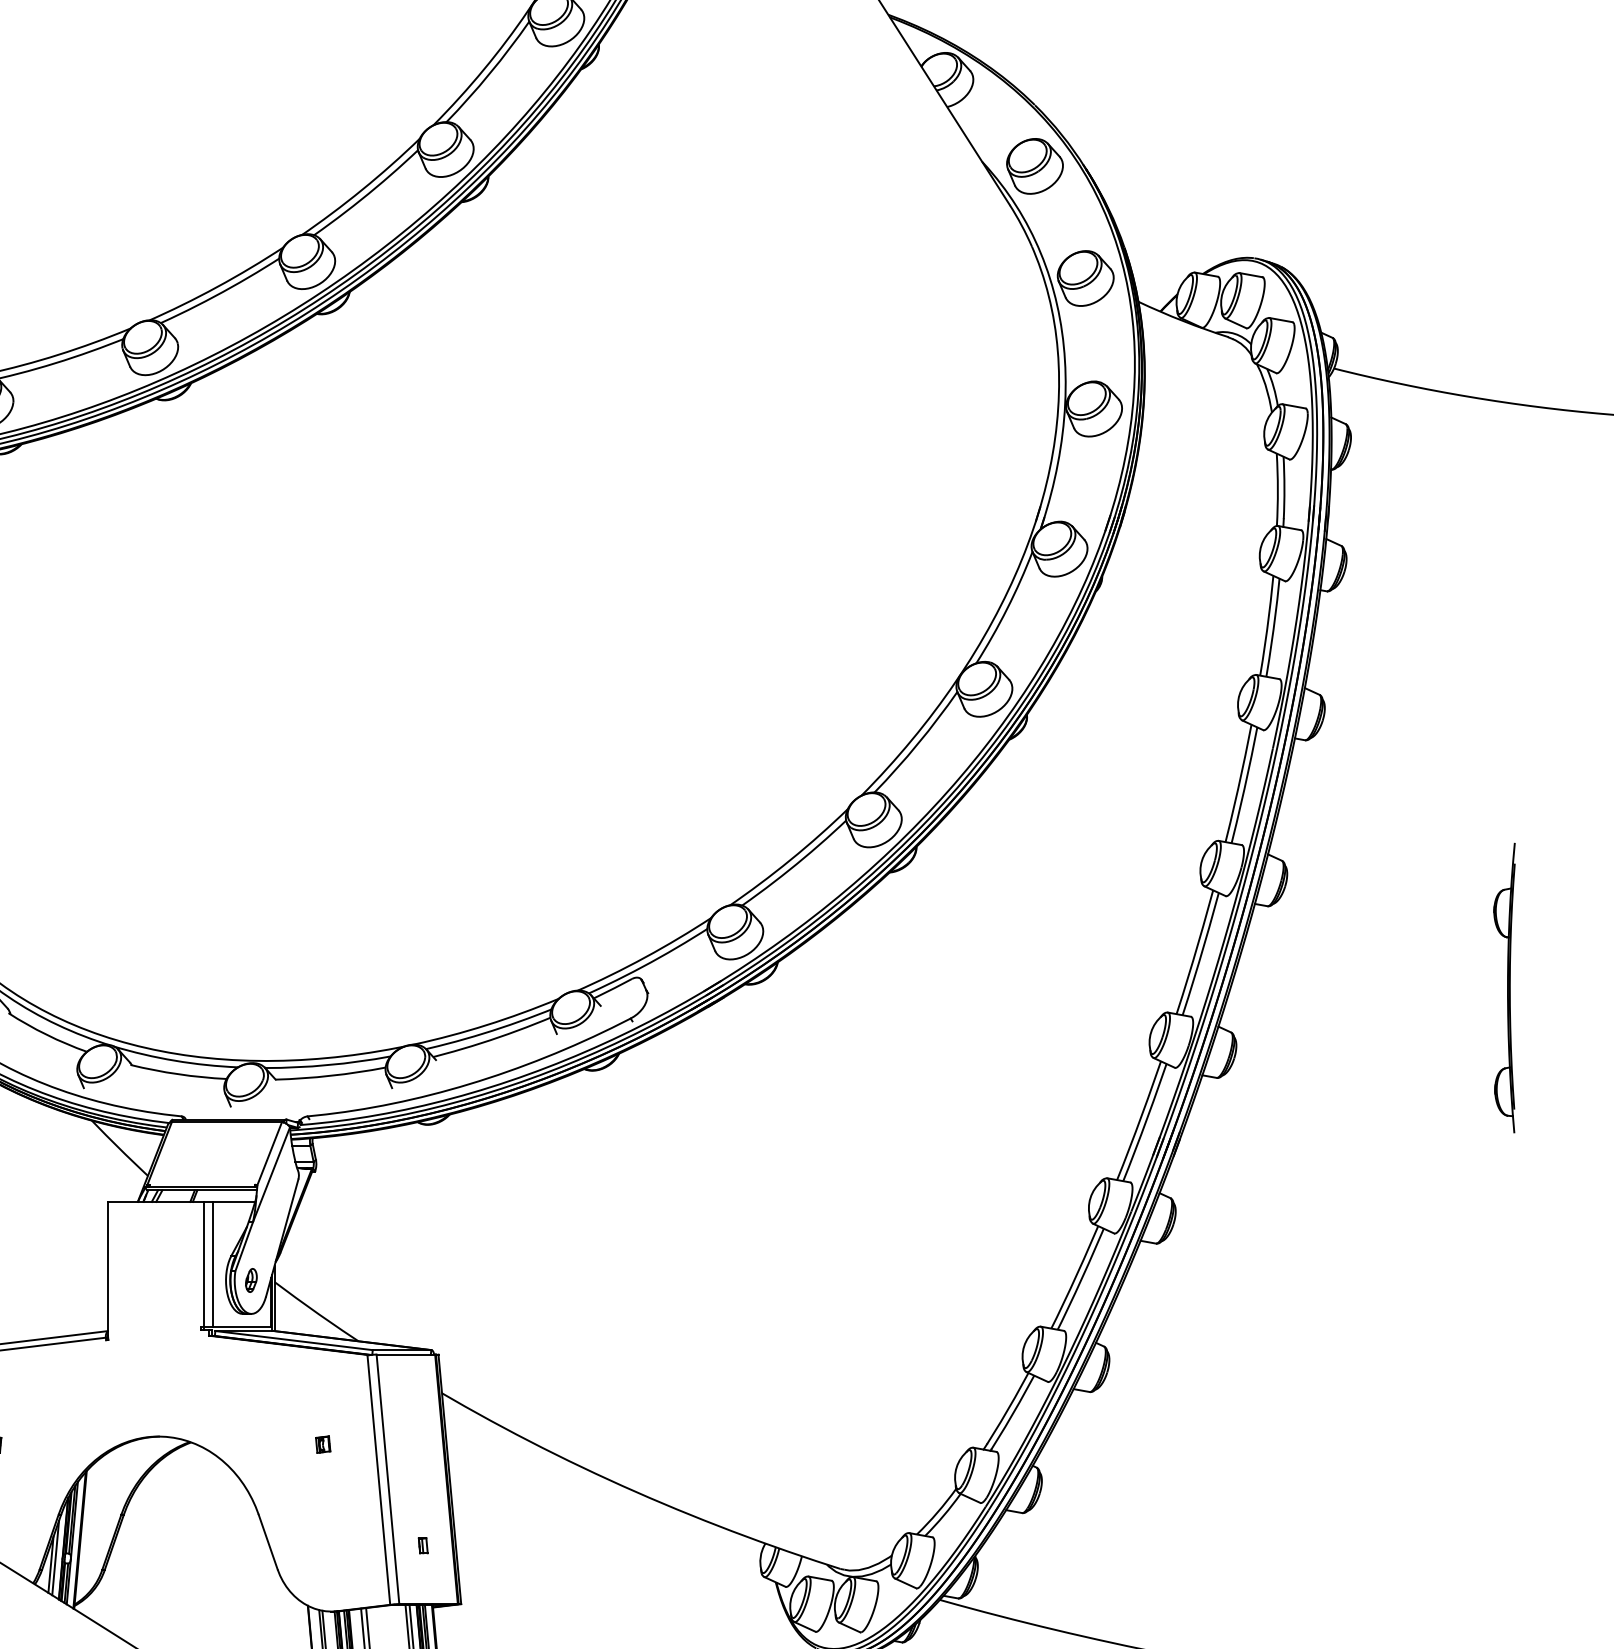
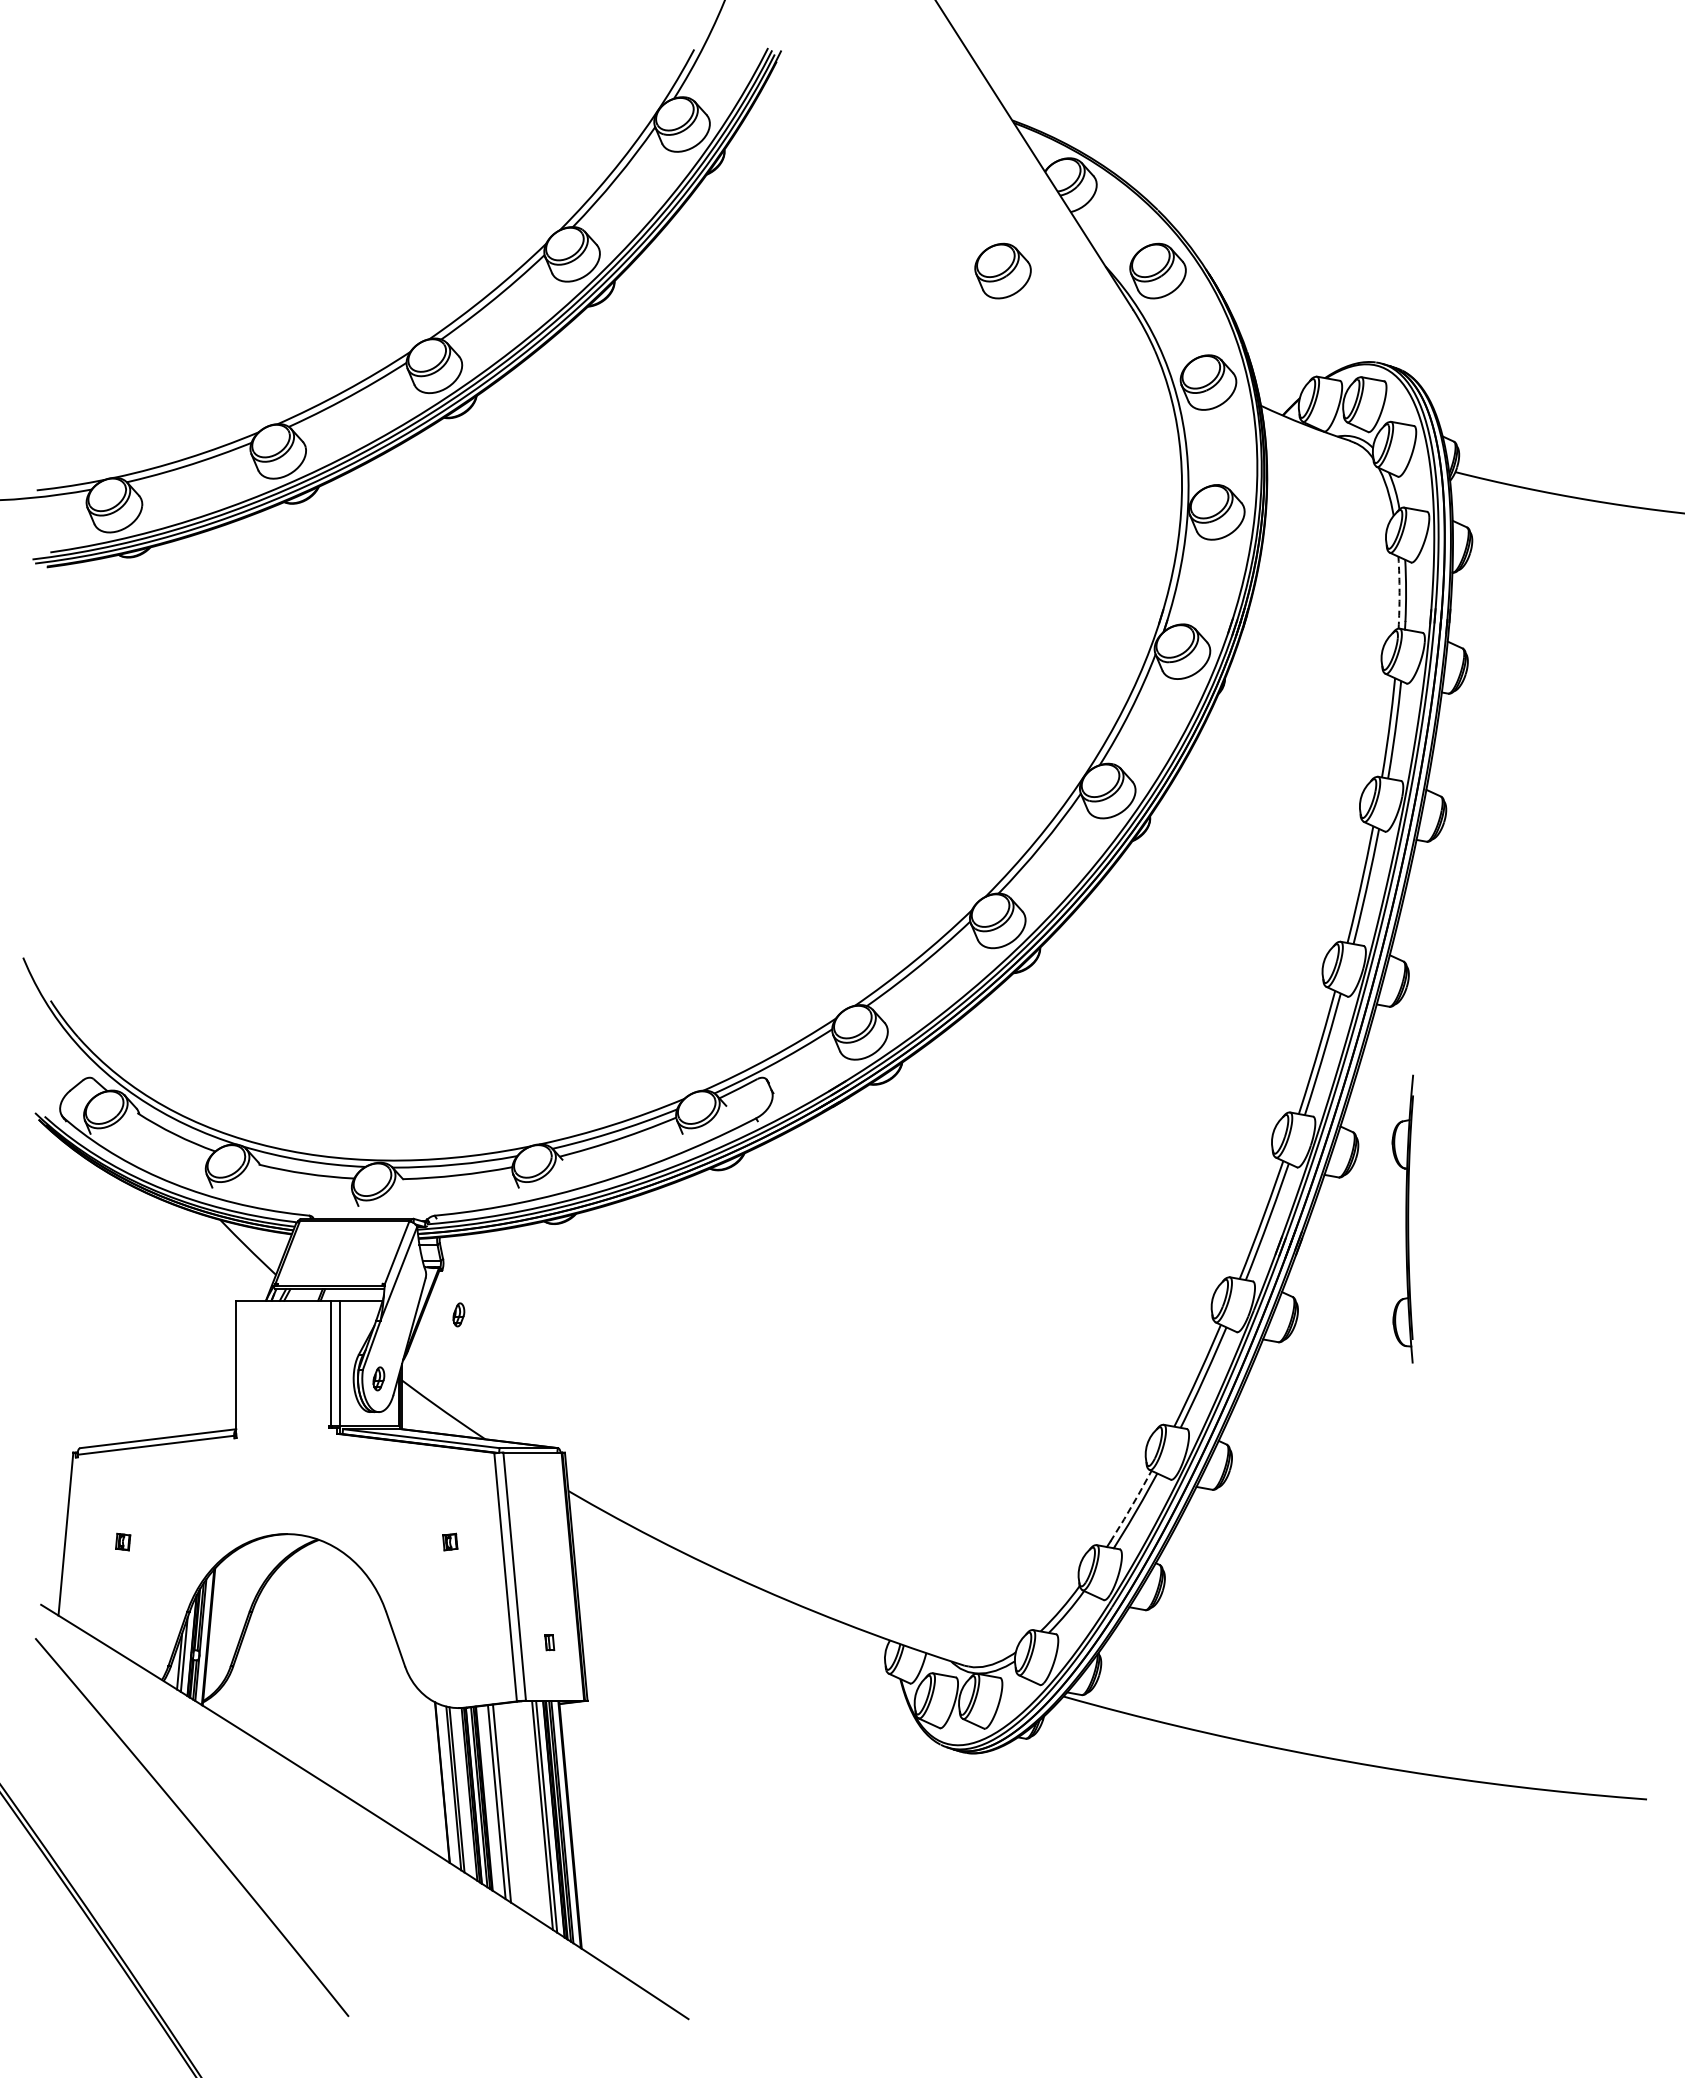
part: (878, 165) -> (1002, 270), added
arc: (1277, 489) -> (1399, 592), solid -> dashed
part: (1504, 987) -> (1402, 1218), moved
part: (331, 1215) -> (458, 1314), added
line: (1008, 1408) -> (1131, 1506), solid -> dashed

